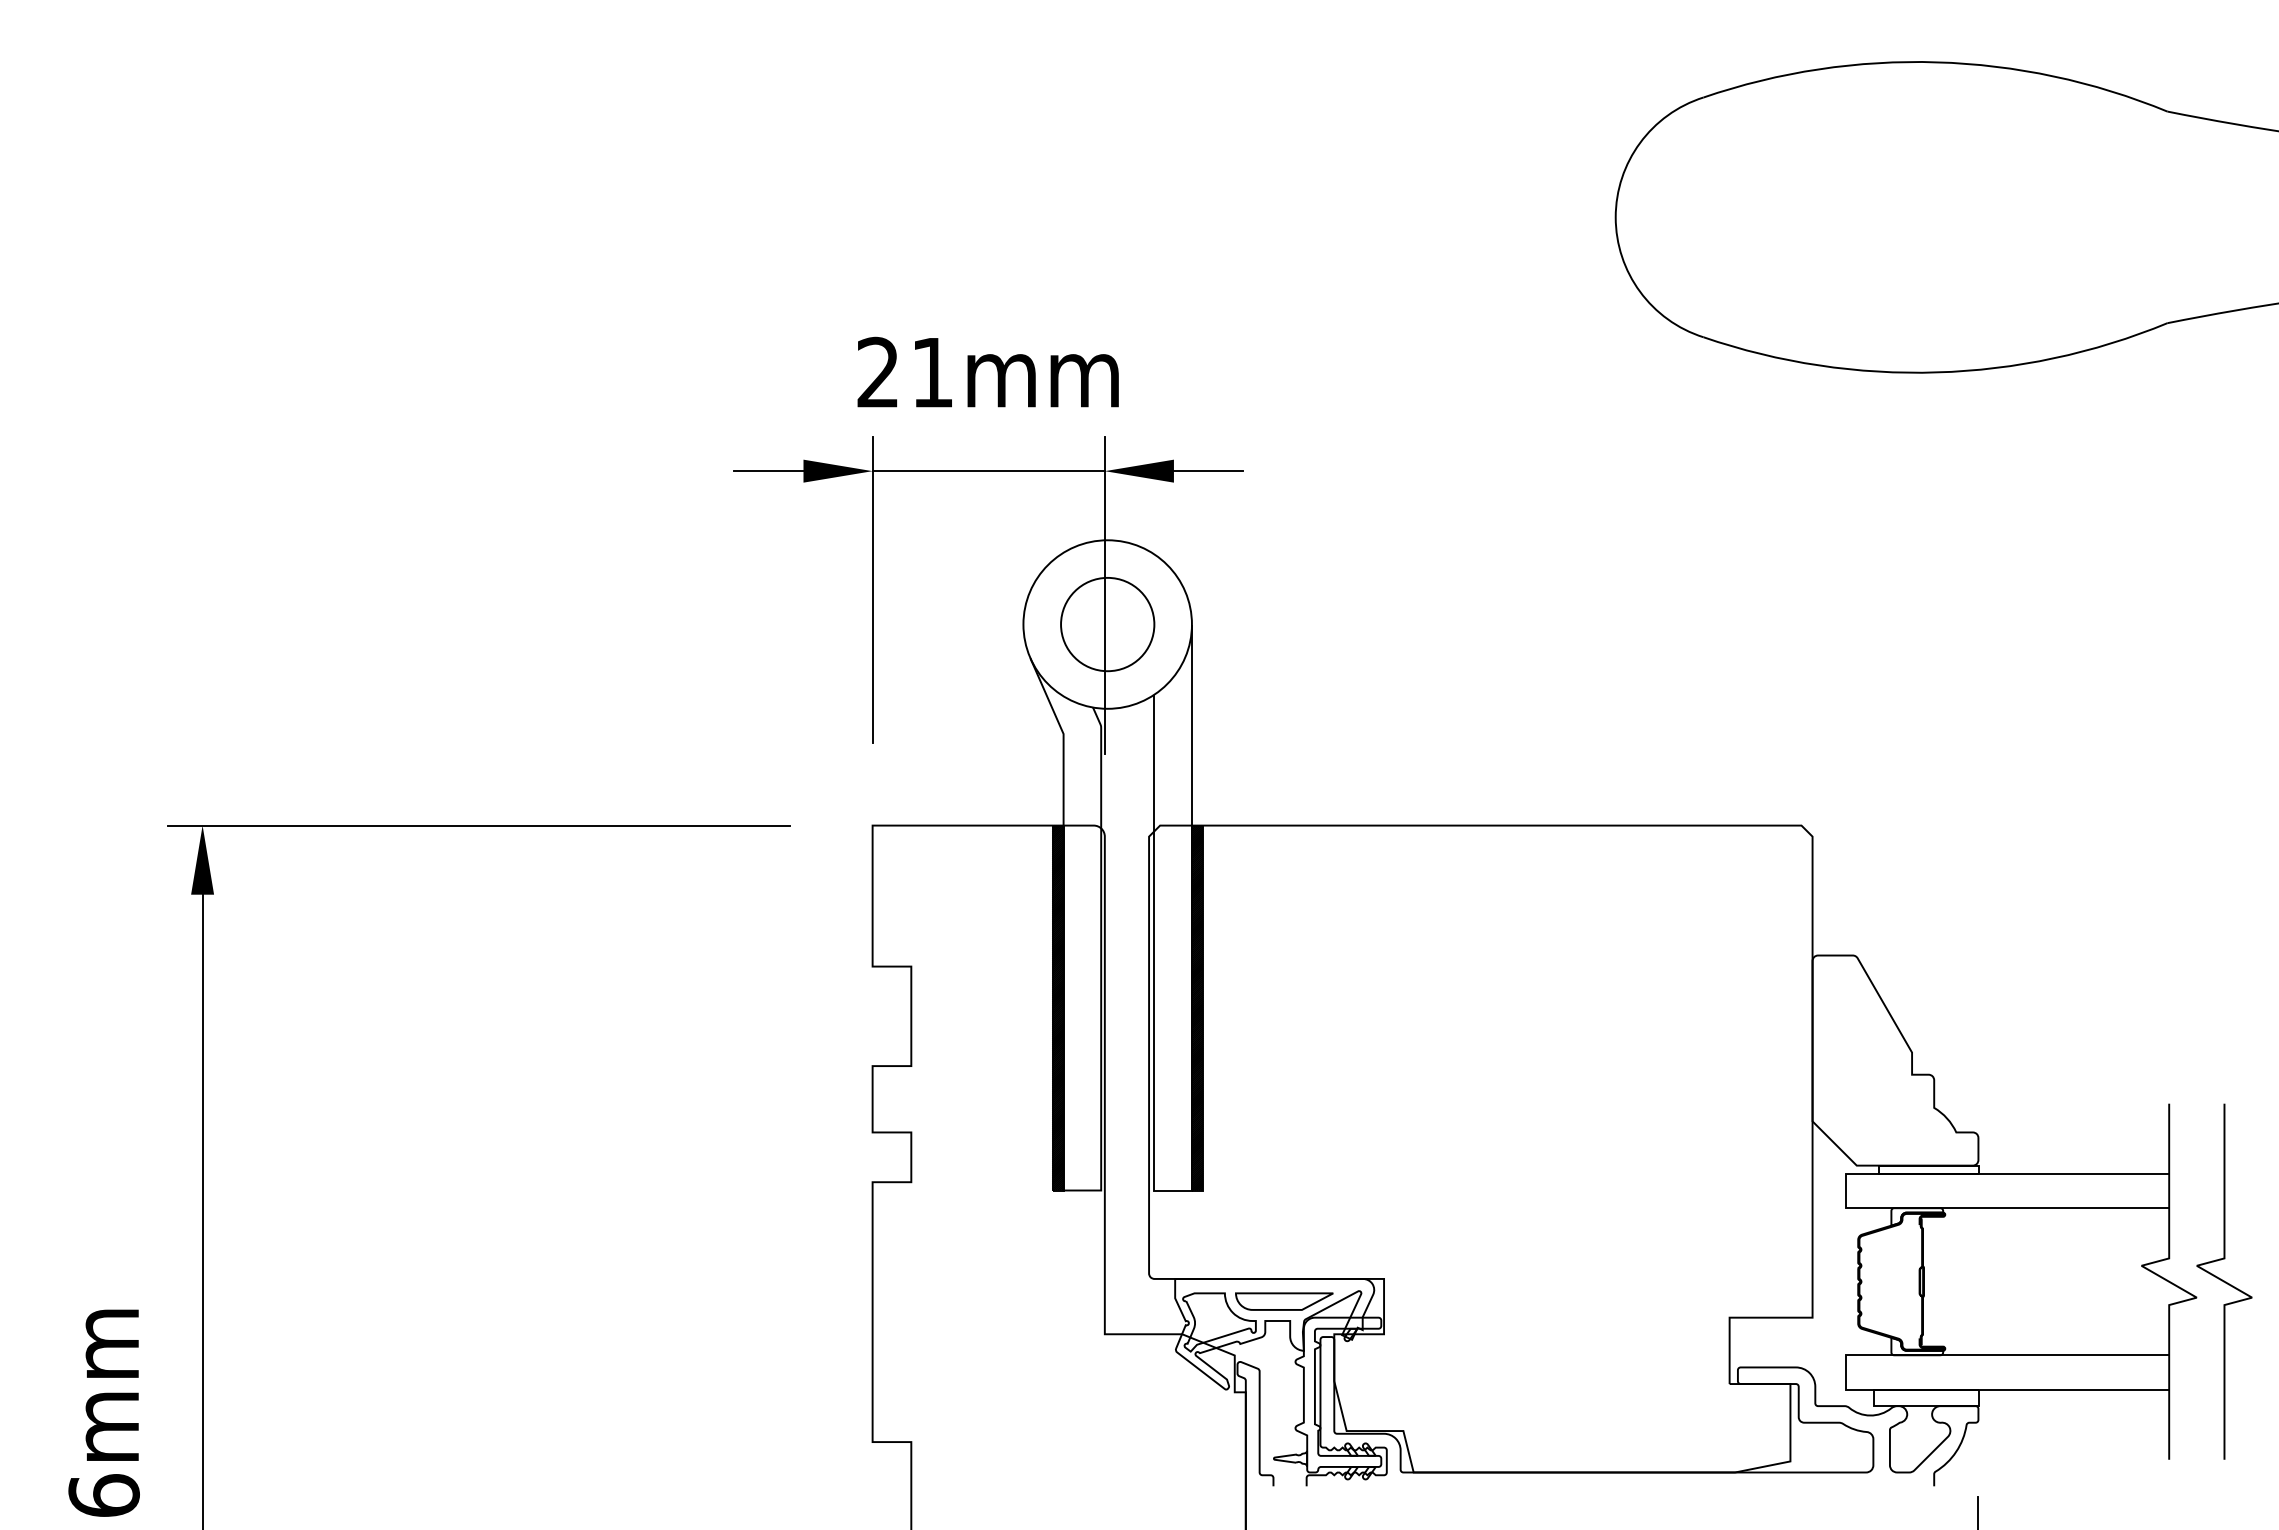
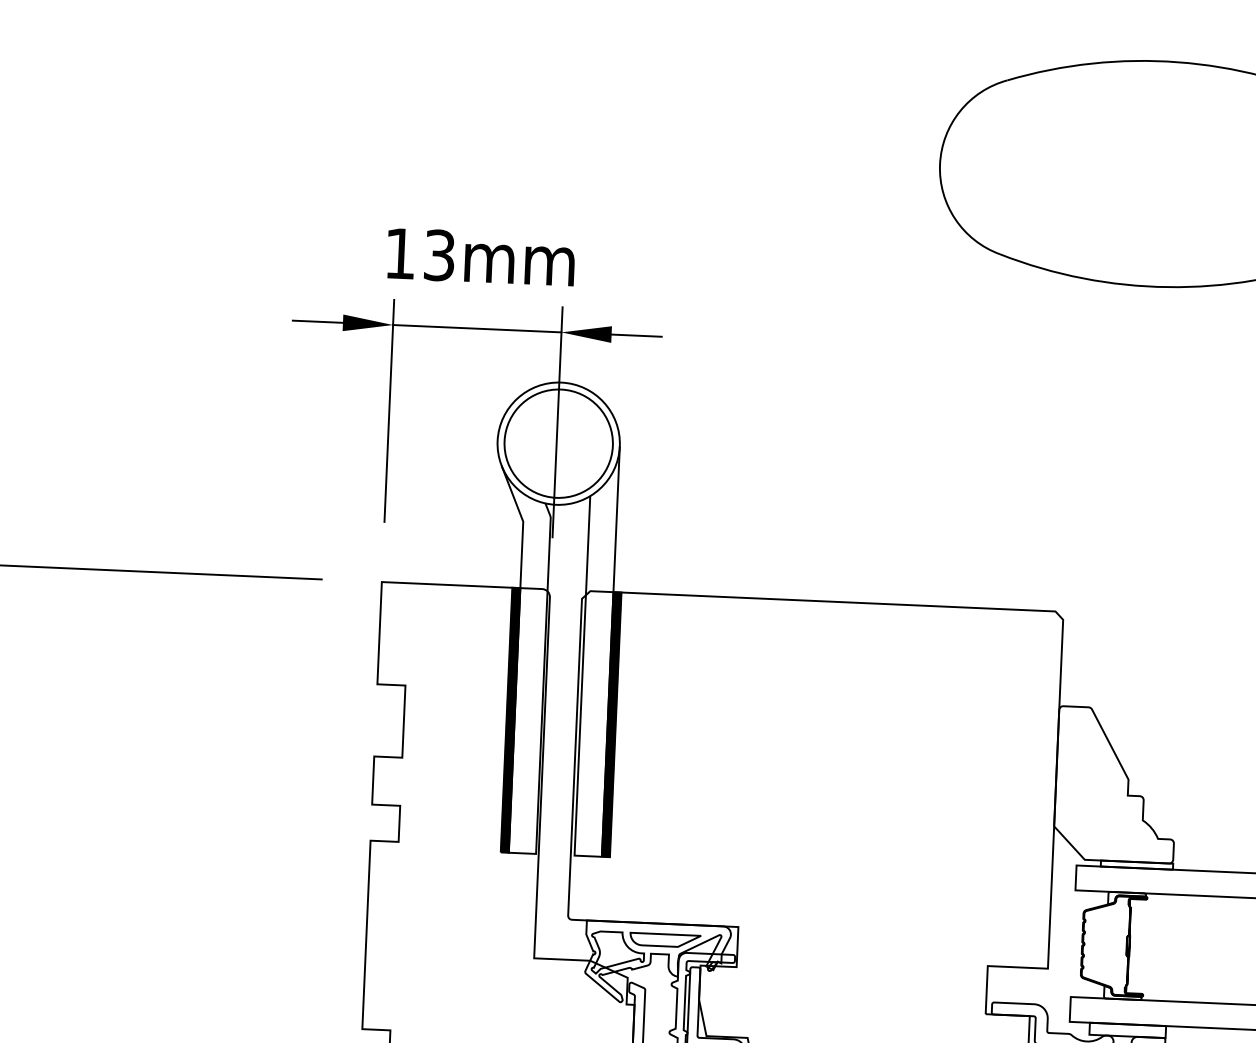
text: (904, 372) -> (419, 254), 21mm -> 13mm
circle: (1107, 624) -> (558, 443), size x1.6

